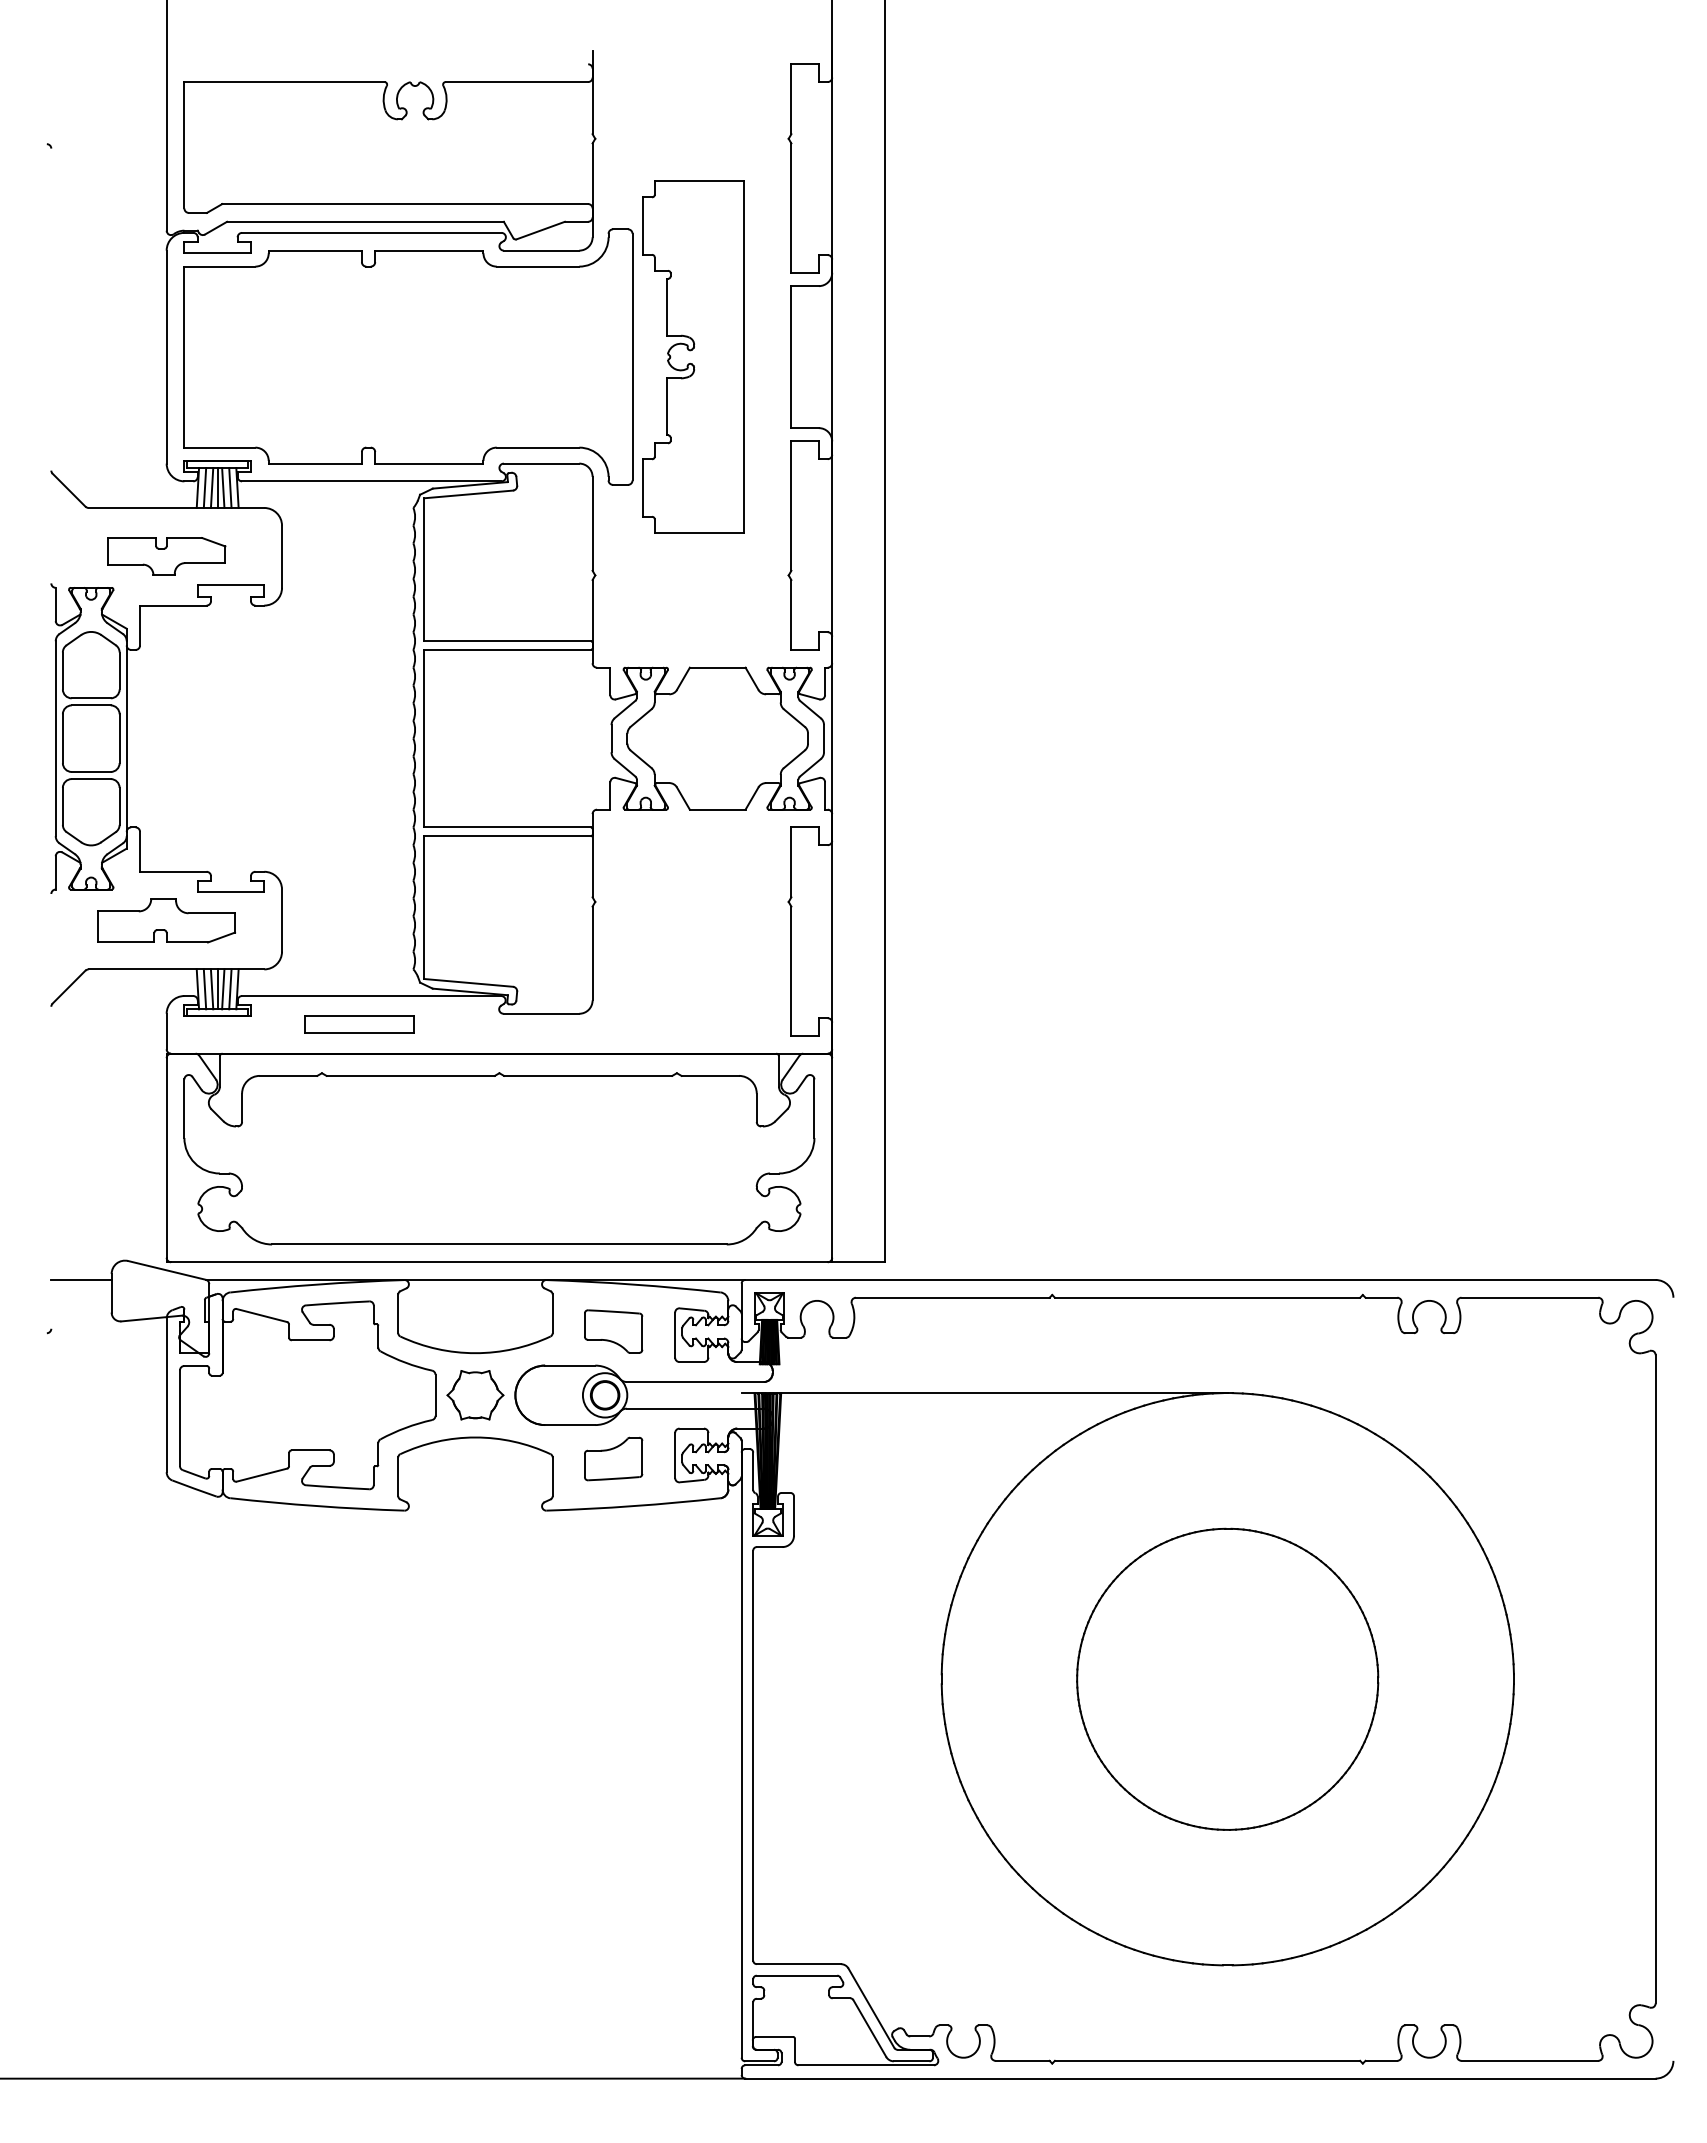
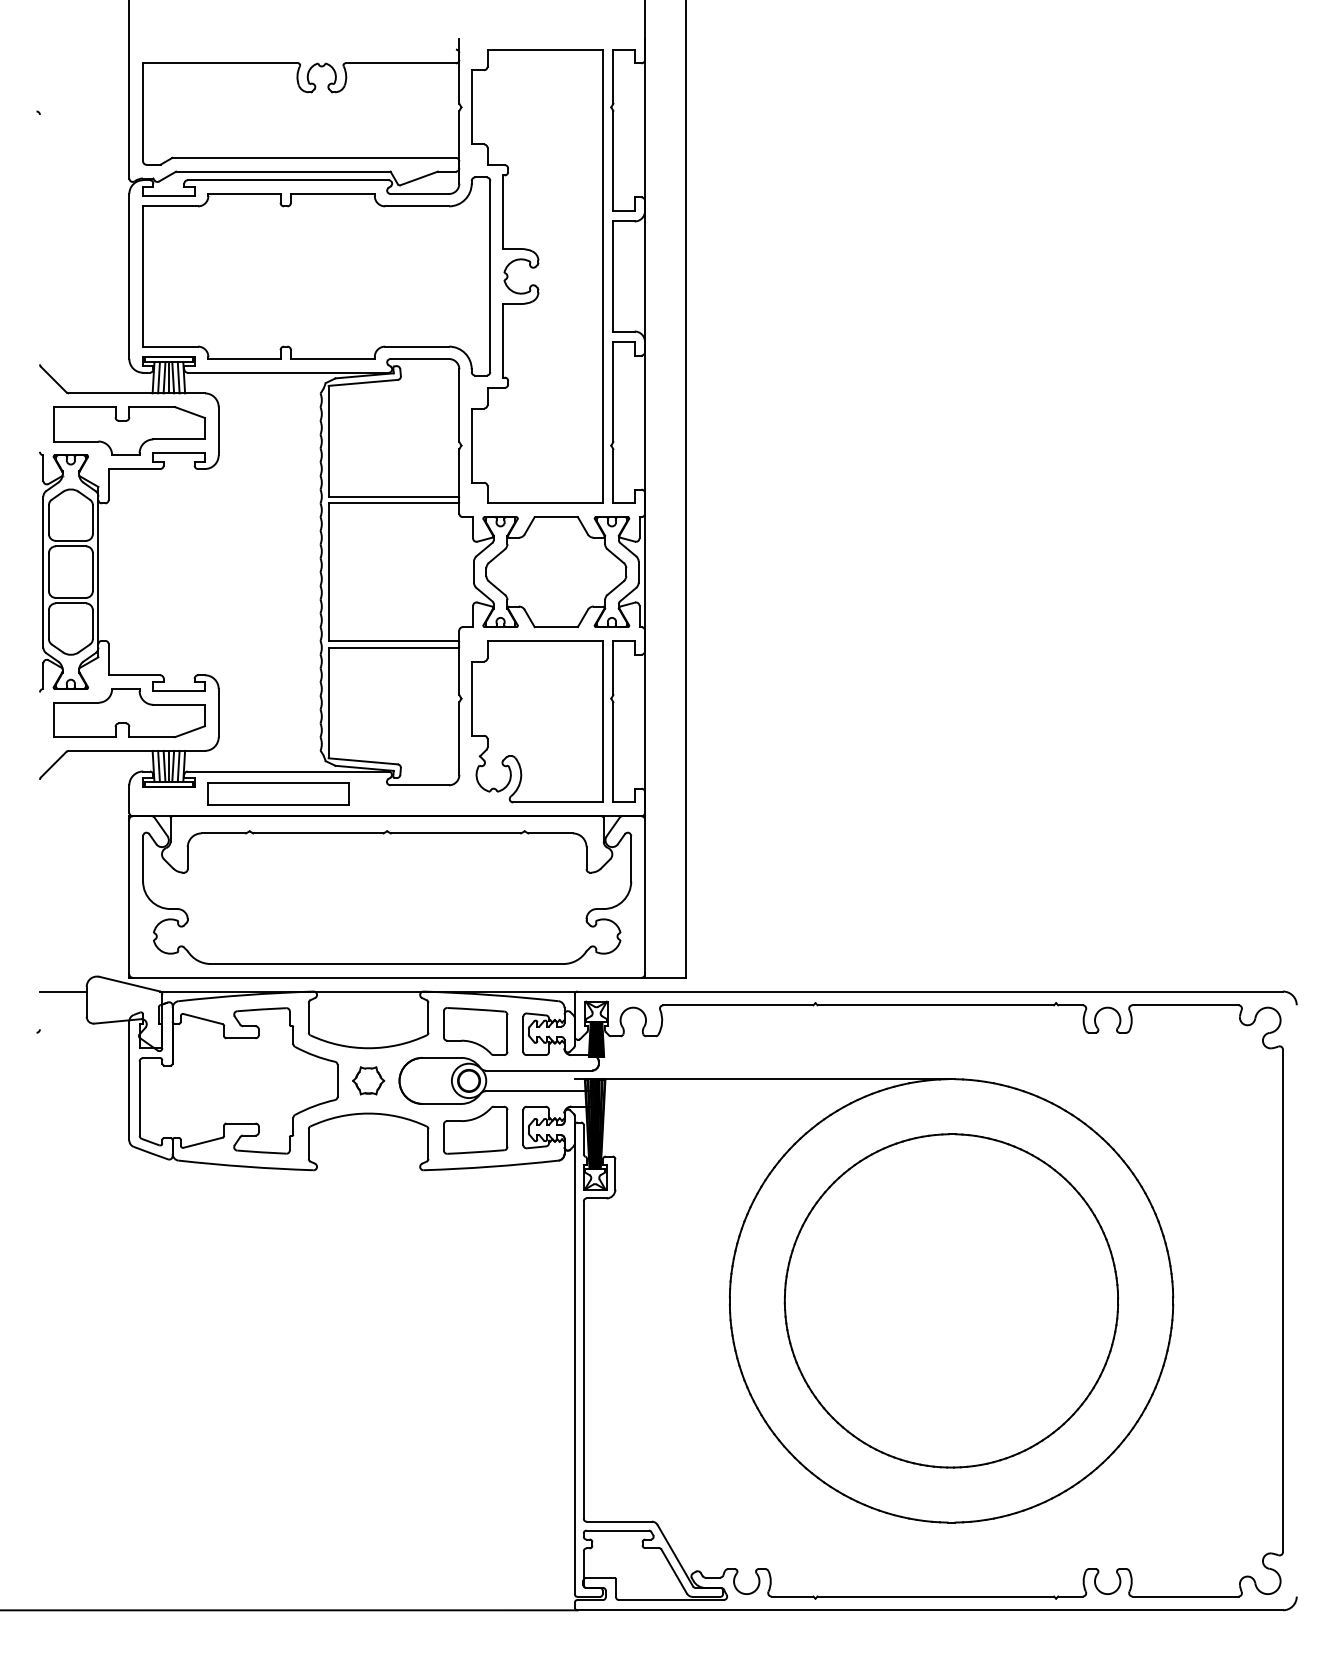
part: (693, 356) -> (537, 276), size x1.67
part: (166, 556) -> (129, 430), size x1.67
part: (166, 920) -> (129, 713), size x1.43
part: (693, 931) -> (537, 721), added
part: (359, 1024) -> (278, 793), size x1.67
part: (613, 1331) -> (475, 1031), size x1.43
part: (475, 1395) -> (368, 1081), size x0.71
part: (613, 1458) -> (475, 1129), size x1.43
part: (1227, 1679) -> (951, 1301), size x1.43

